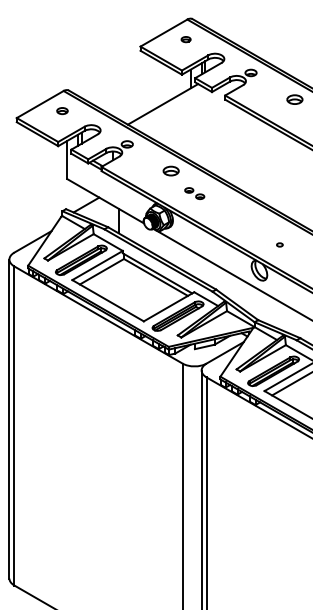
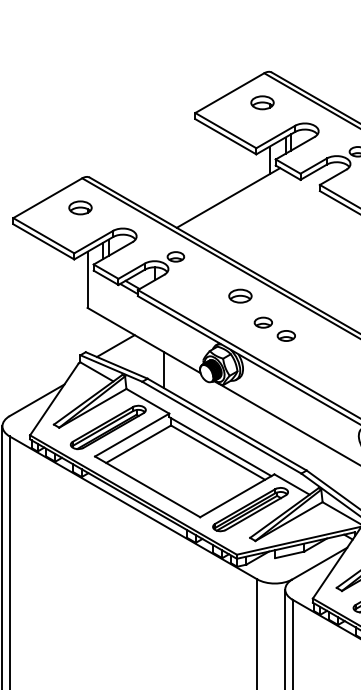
part: (185, 39) -> (261, 102), size x1.67
part: (62, 110) -> (80, 207), size x1.43
part: (194, 193) -> (274, 329), size x1.43

